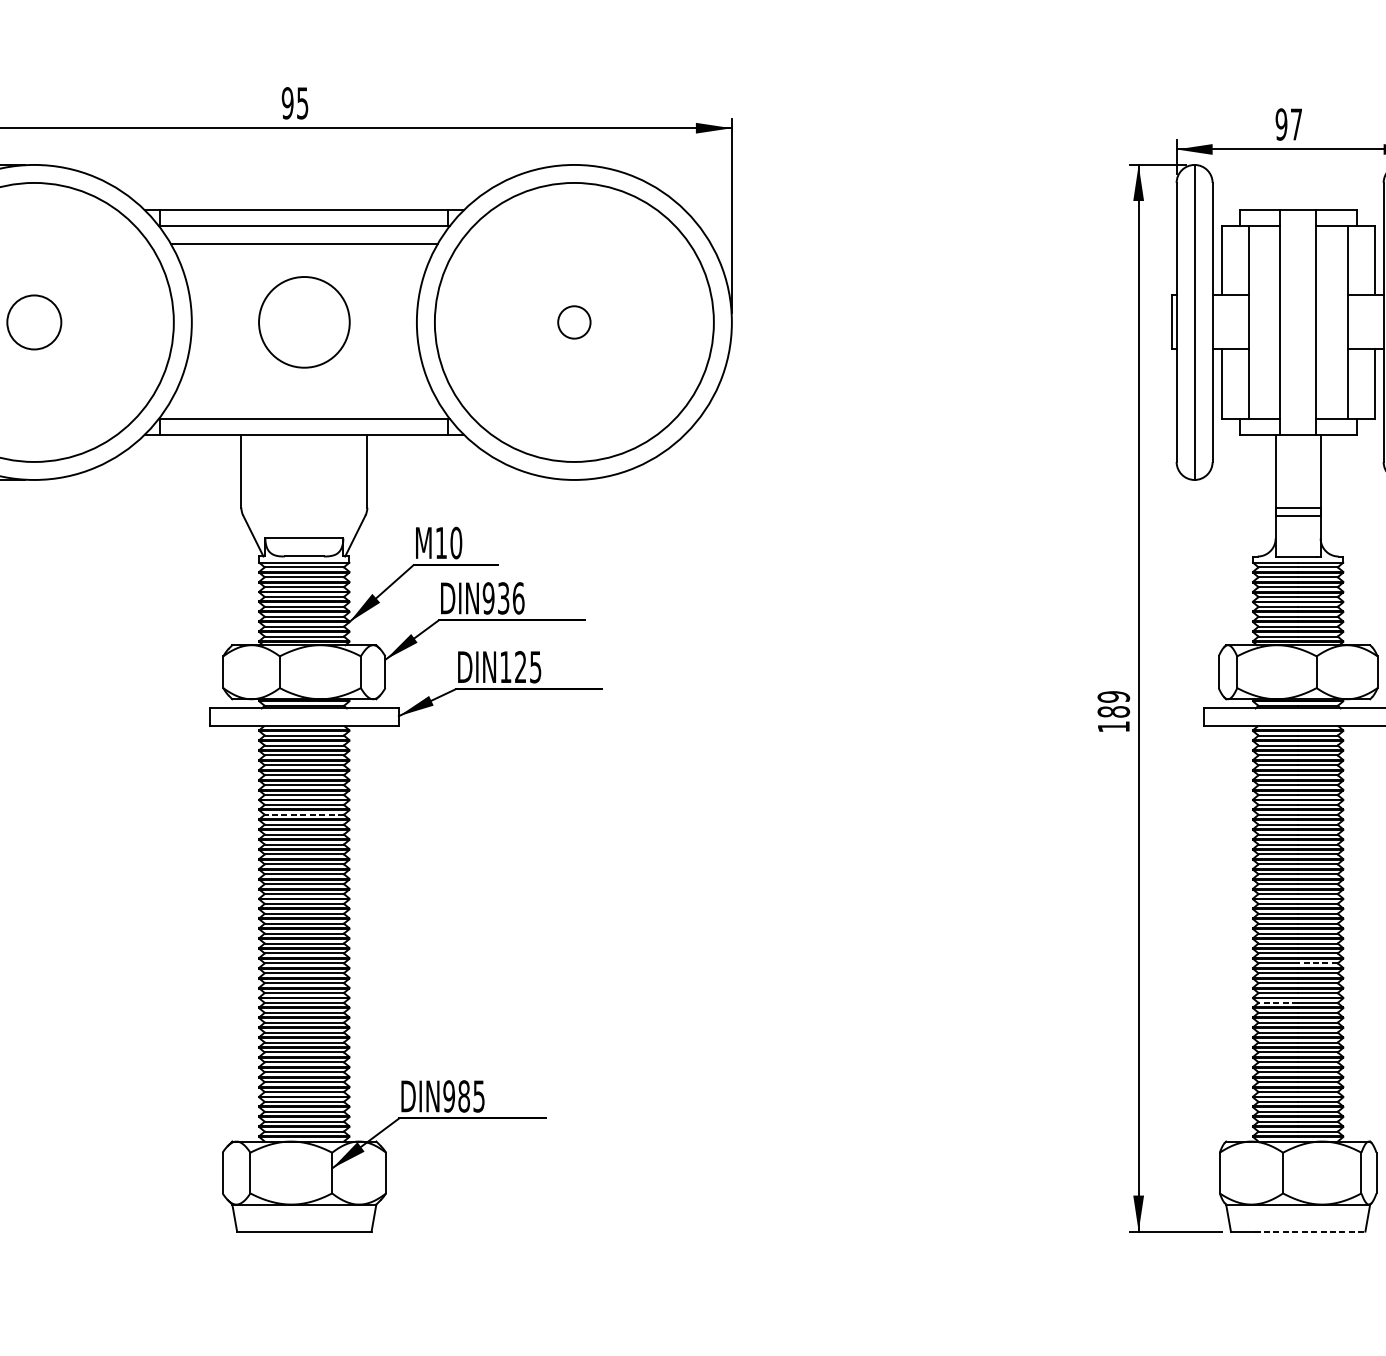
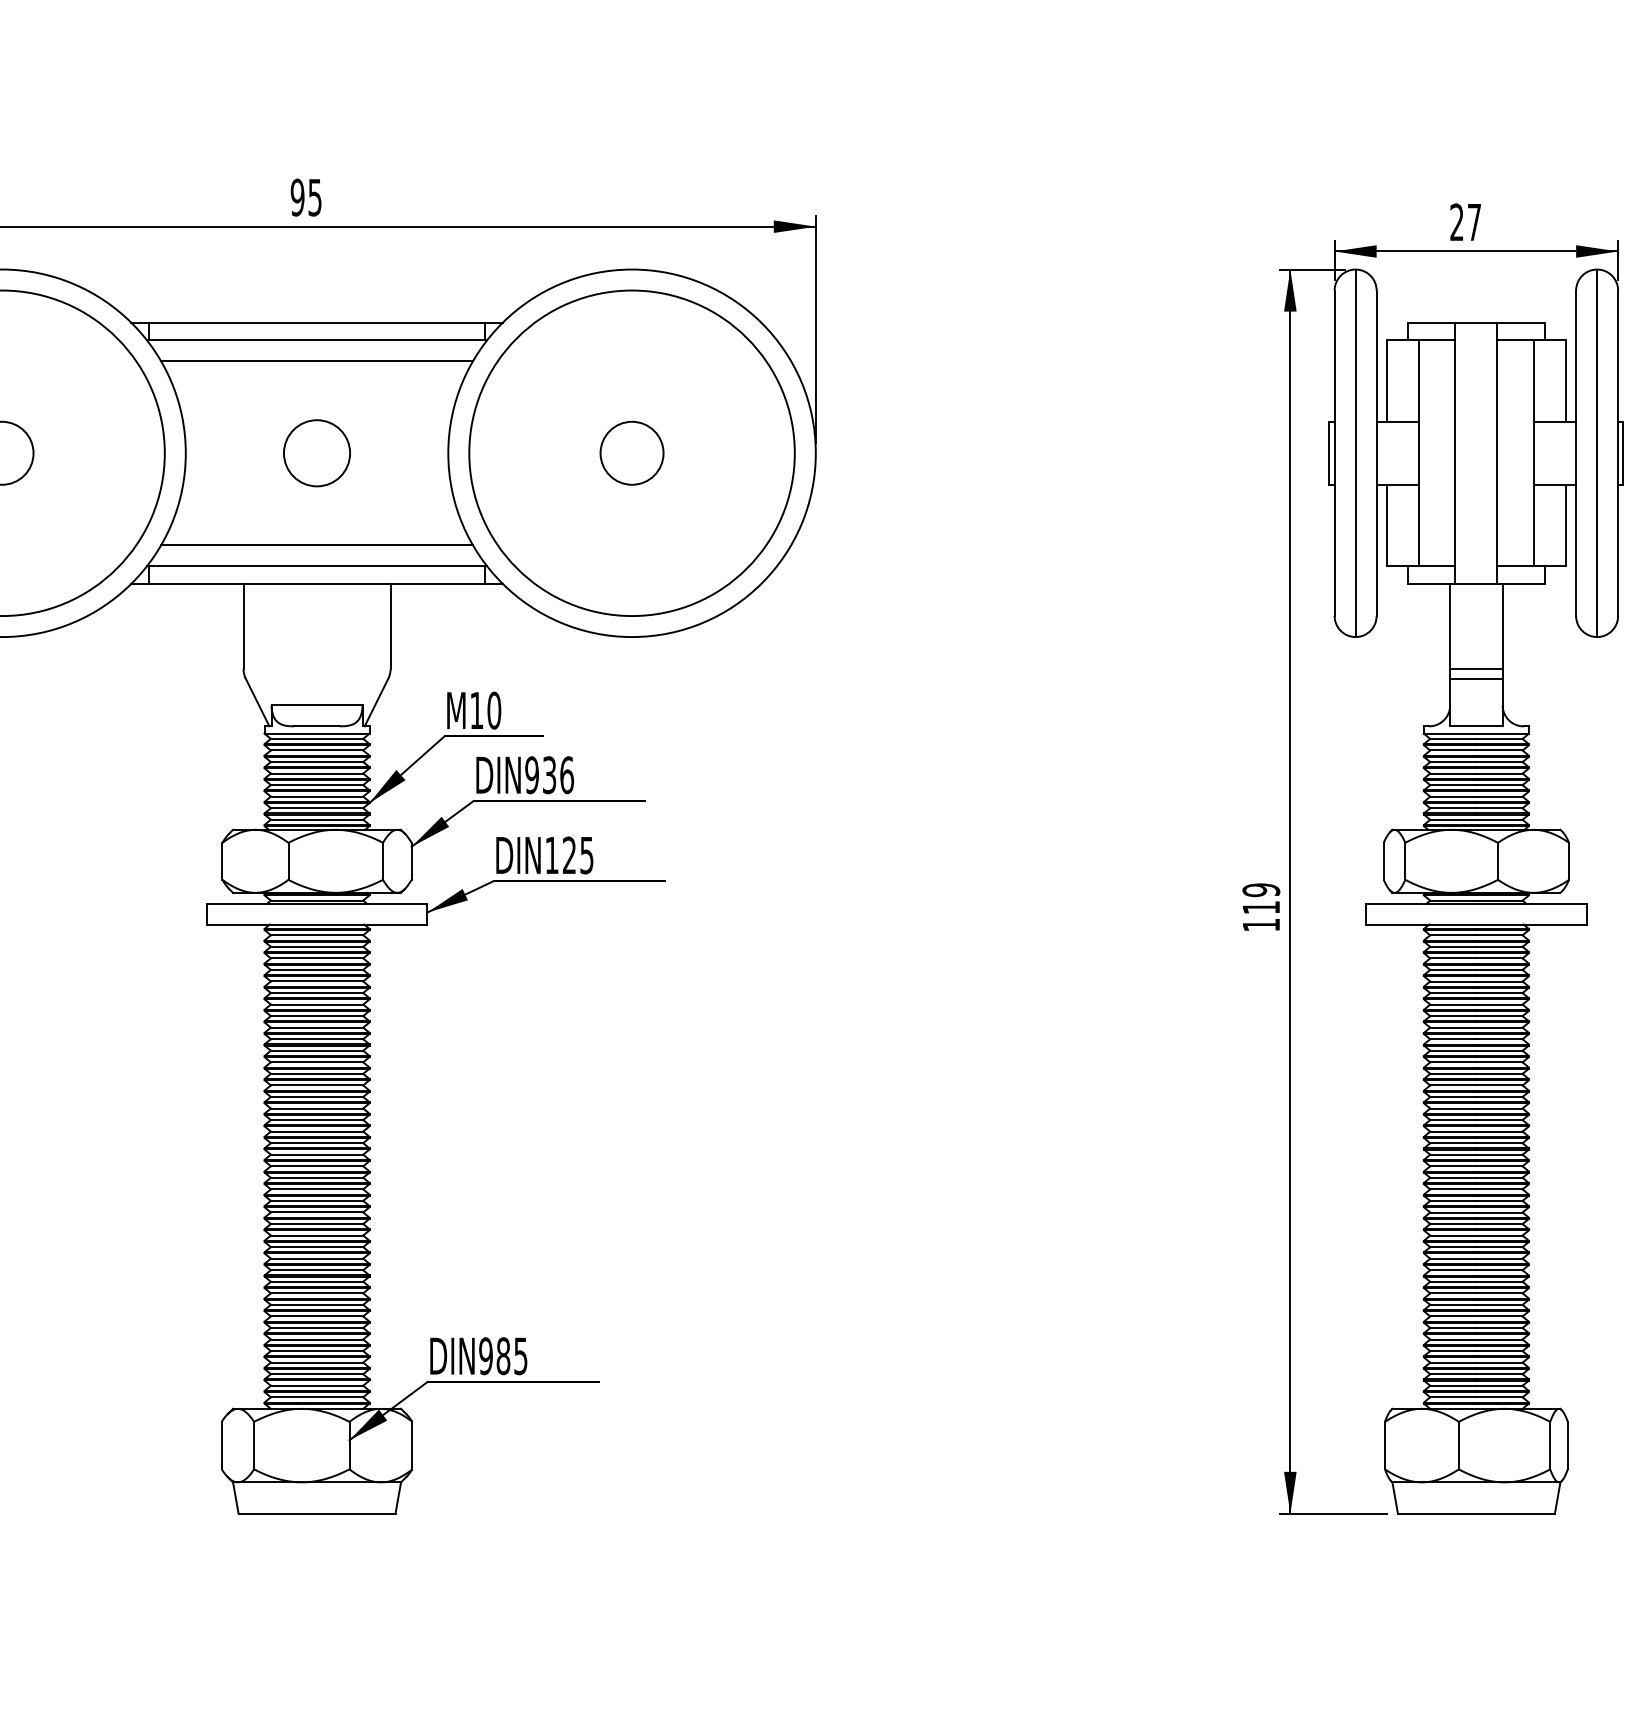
text: (1281, 124) -> (1456, 222), 97 -> 27
circle: (573, 321) -> (631, 452), size x1.67
circle: (303, 322) -> (316, 453), size x0.62
line: (303, 401) -> (316, 545), added
text: (1113, 711) -> (1261, 907), 189 -> 119
line: (303, 814) -> (316, 1027), dashed -> solid
line: (1317, 962) -> (1499, 1200), dashed -> solid
line: (1277, 1003) -> (1452, 1247), dashed -> solid
line: (1310, 1231) -> (1490, 1513), dashed -> solid

